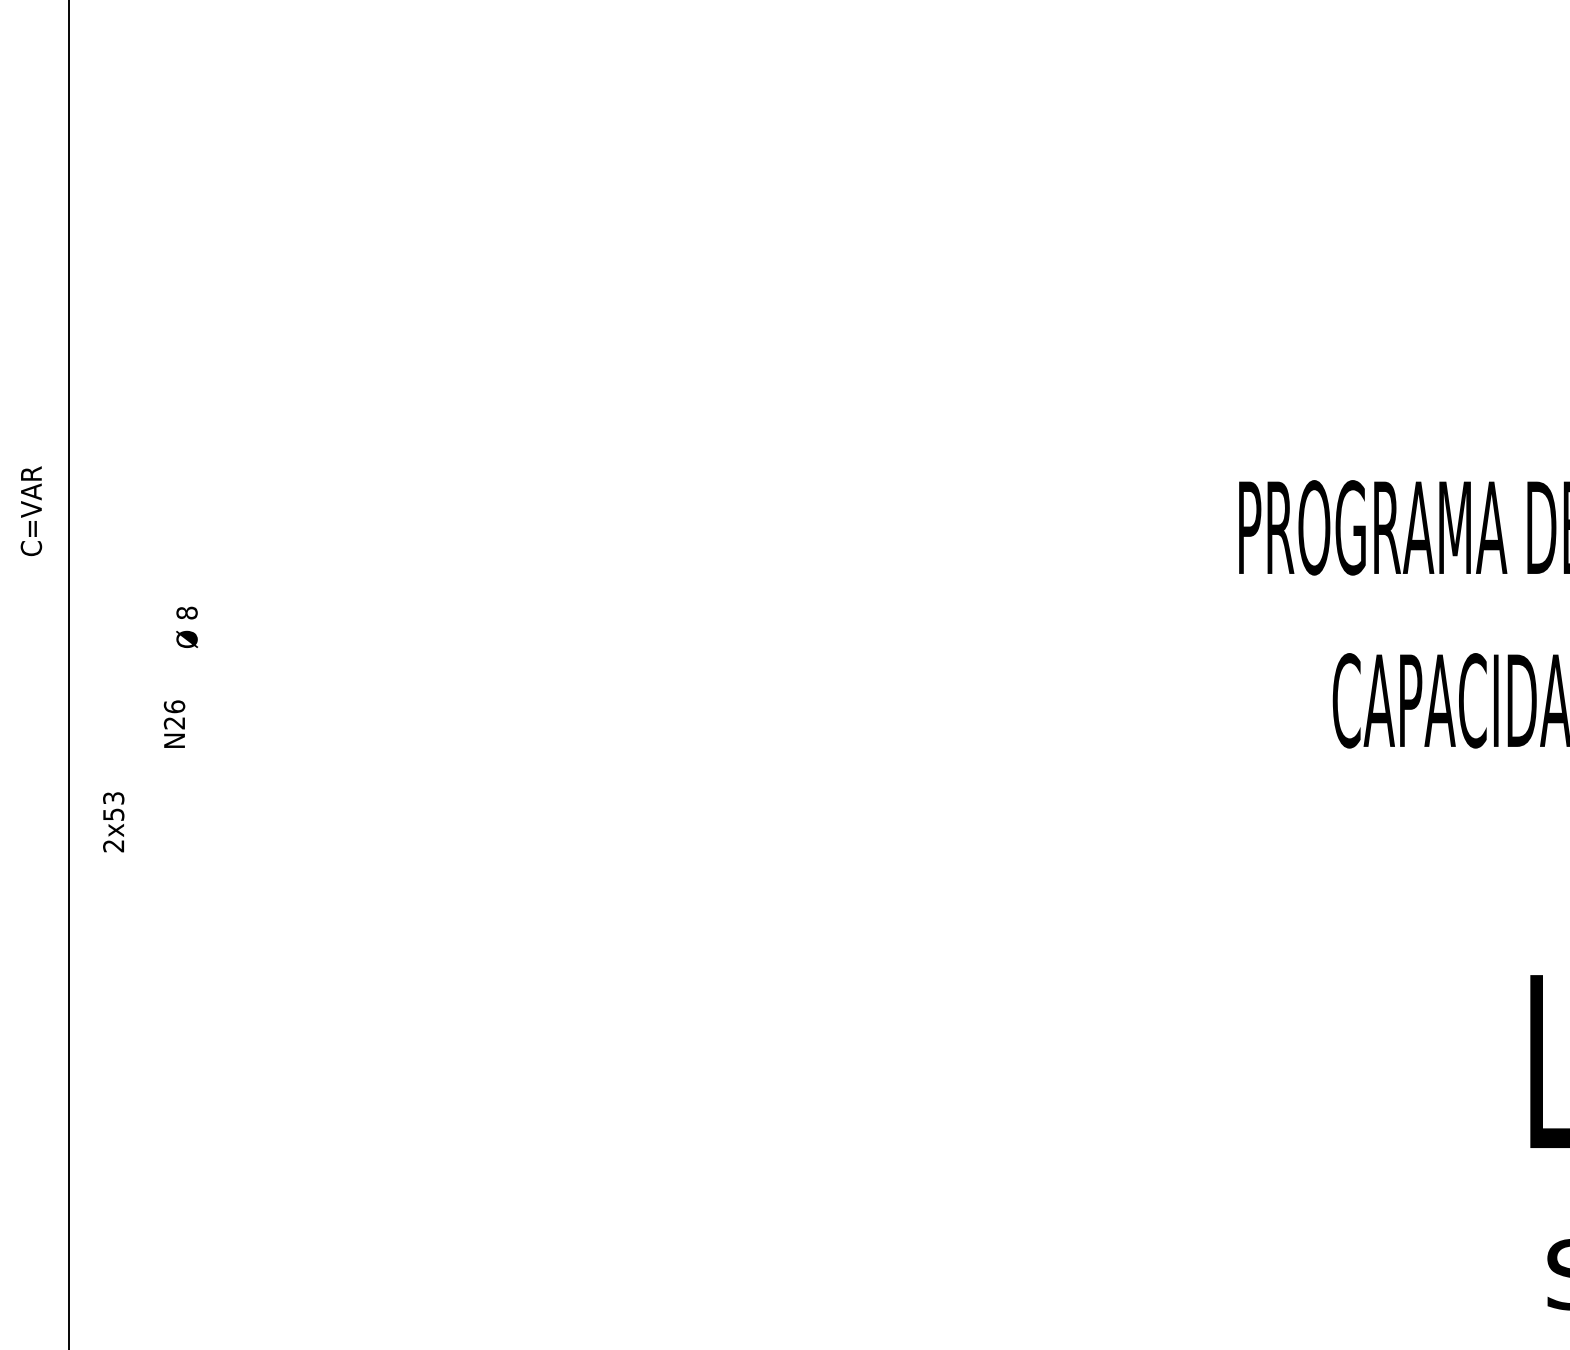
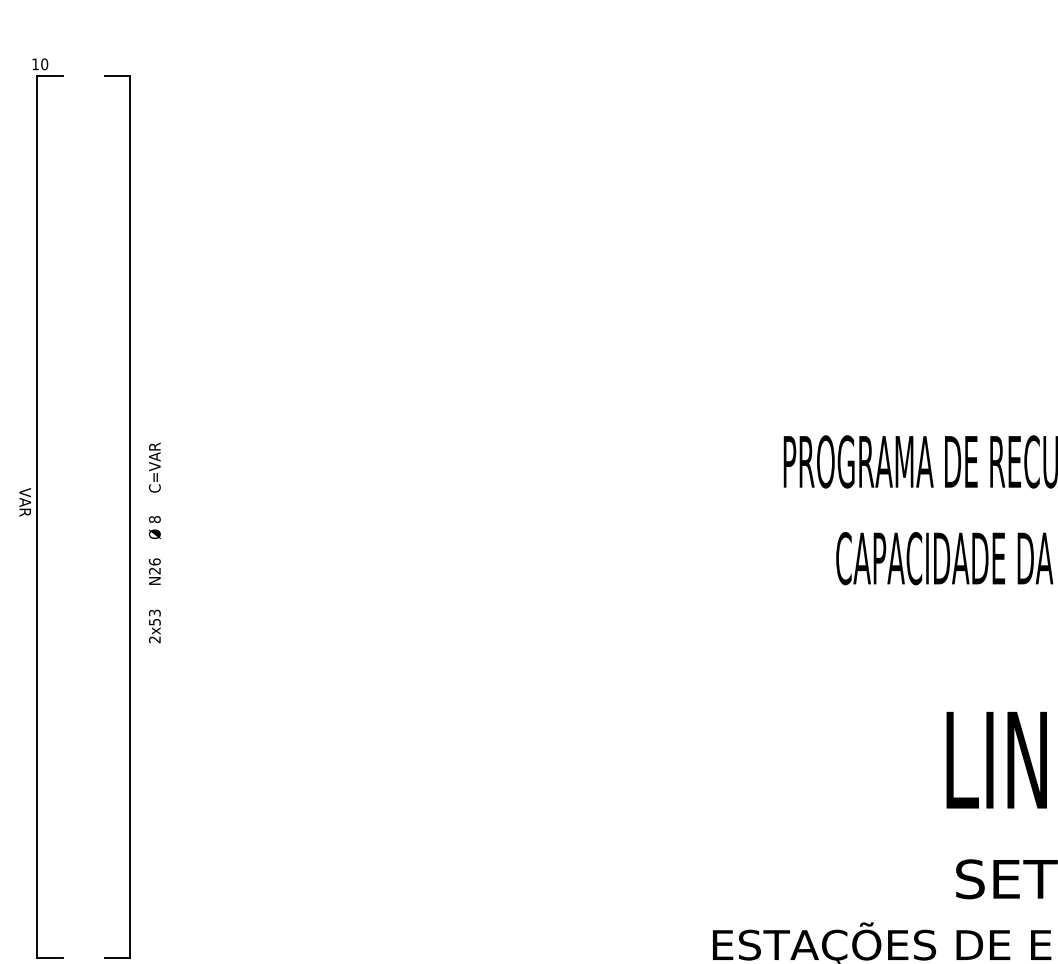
text: (30, 510) -> (154, 467), moved
text: (186, 627) -> (154, 527), moved
text: (173, 723) -> (154, 571), moved

